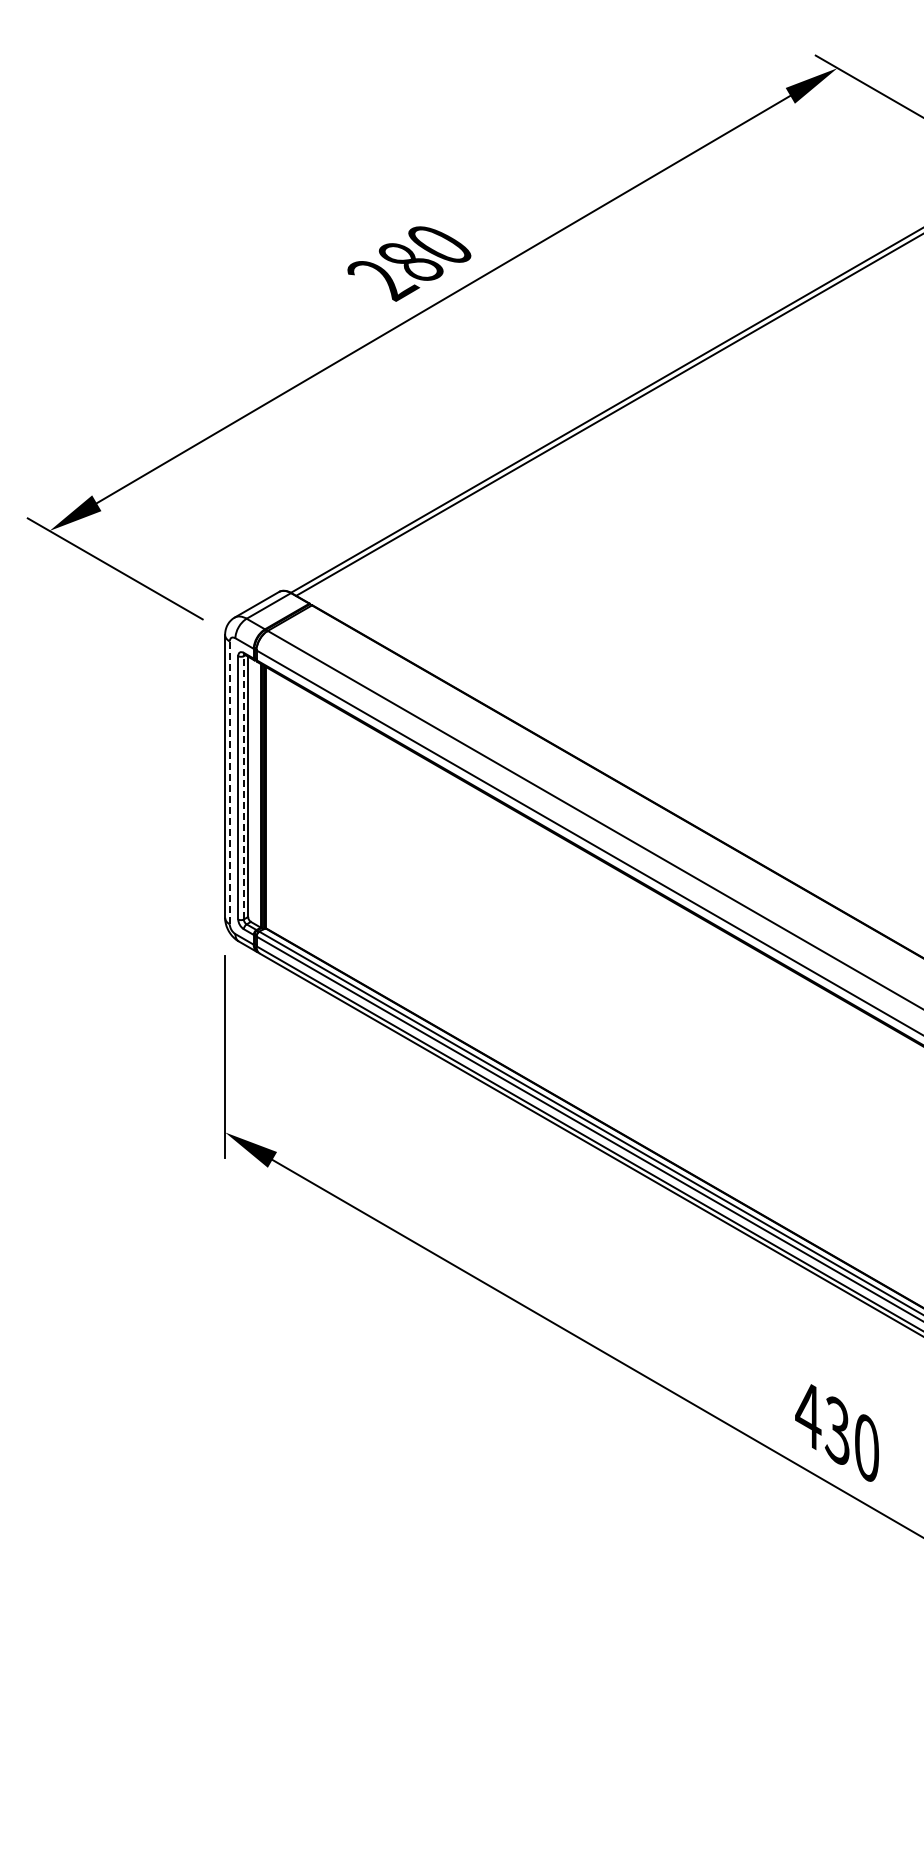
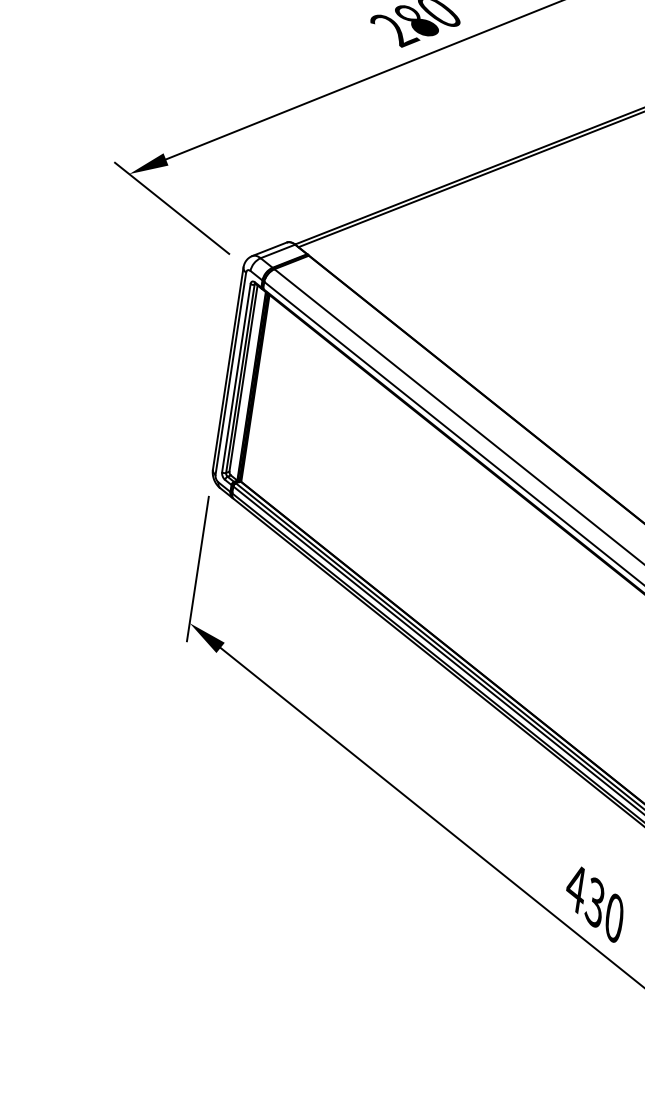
line: (229, 782) -> (230, 373), dashed -> solid
line: (243, 787) -> (240, 378), dashed -> solid

